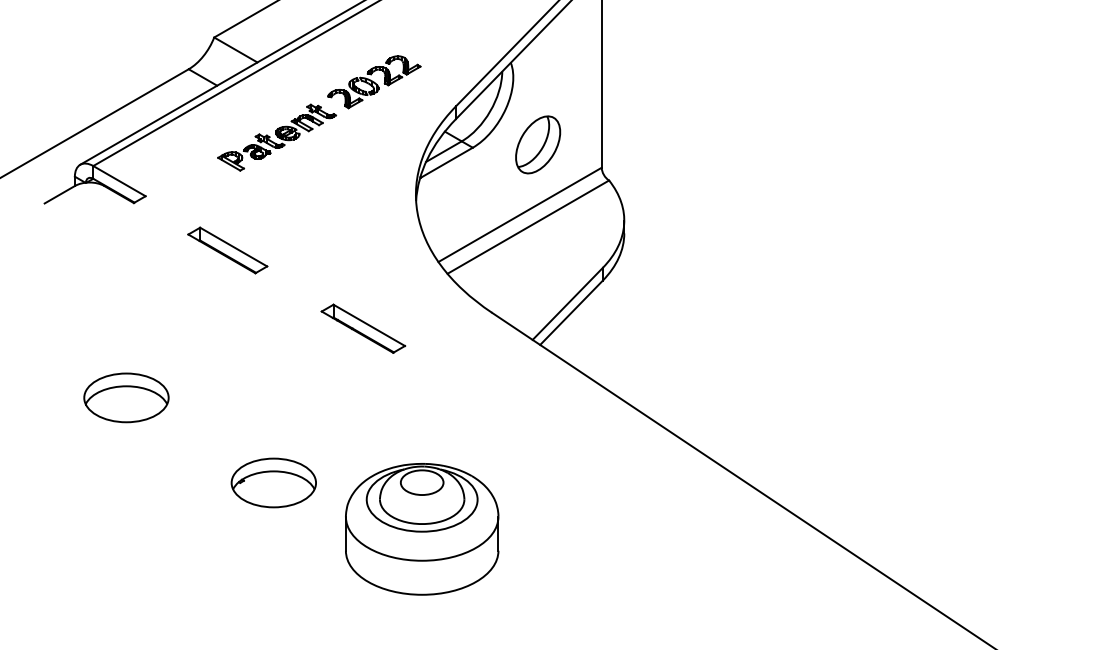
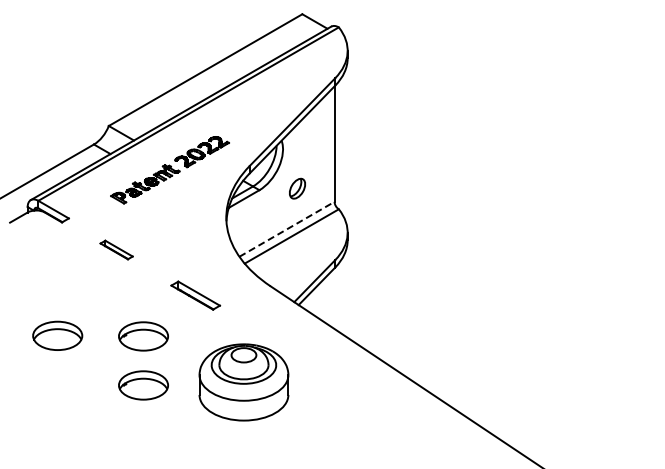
part: (538, 144) -> (297, 188), size x0.6
line: (520, 215) -> (287, 229), solid -> dashed
part: (227, 249) -> (116, 249), size x0.7
part: (273, 398) -> (143, 336), added
part: (421, 529) -> (243, 382), moved

